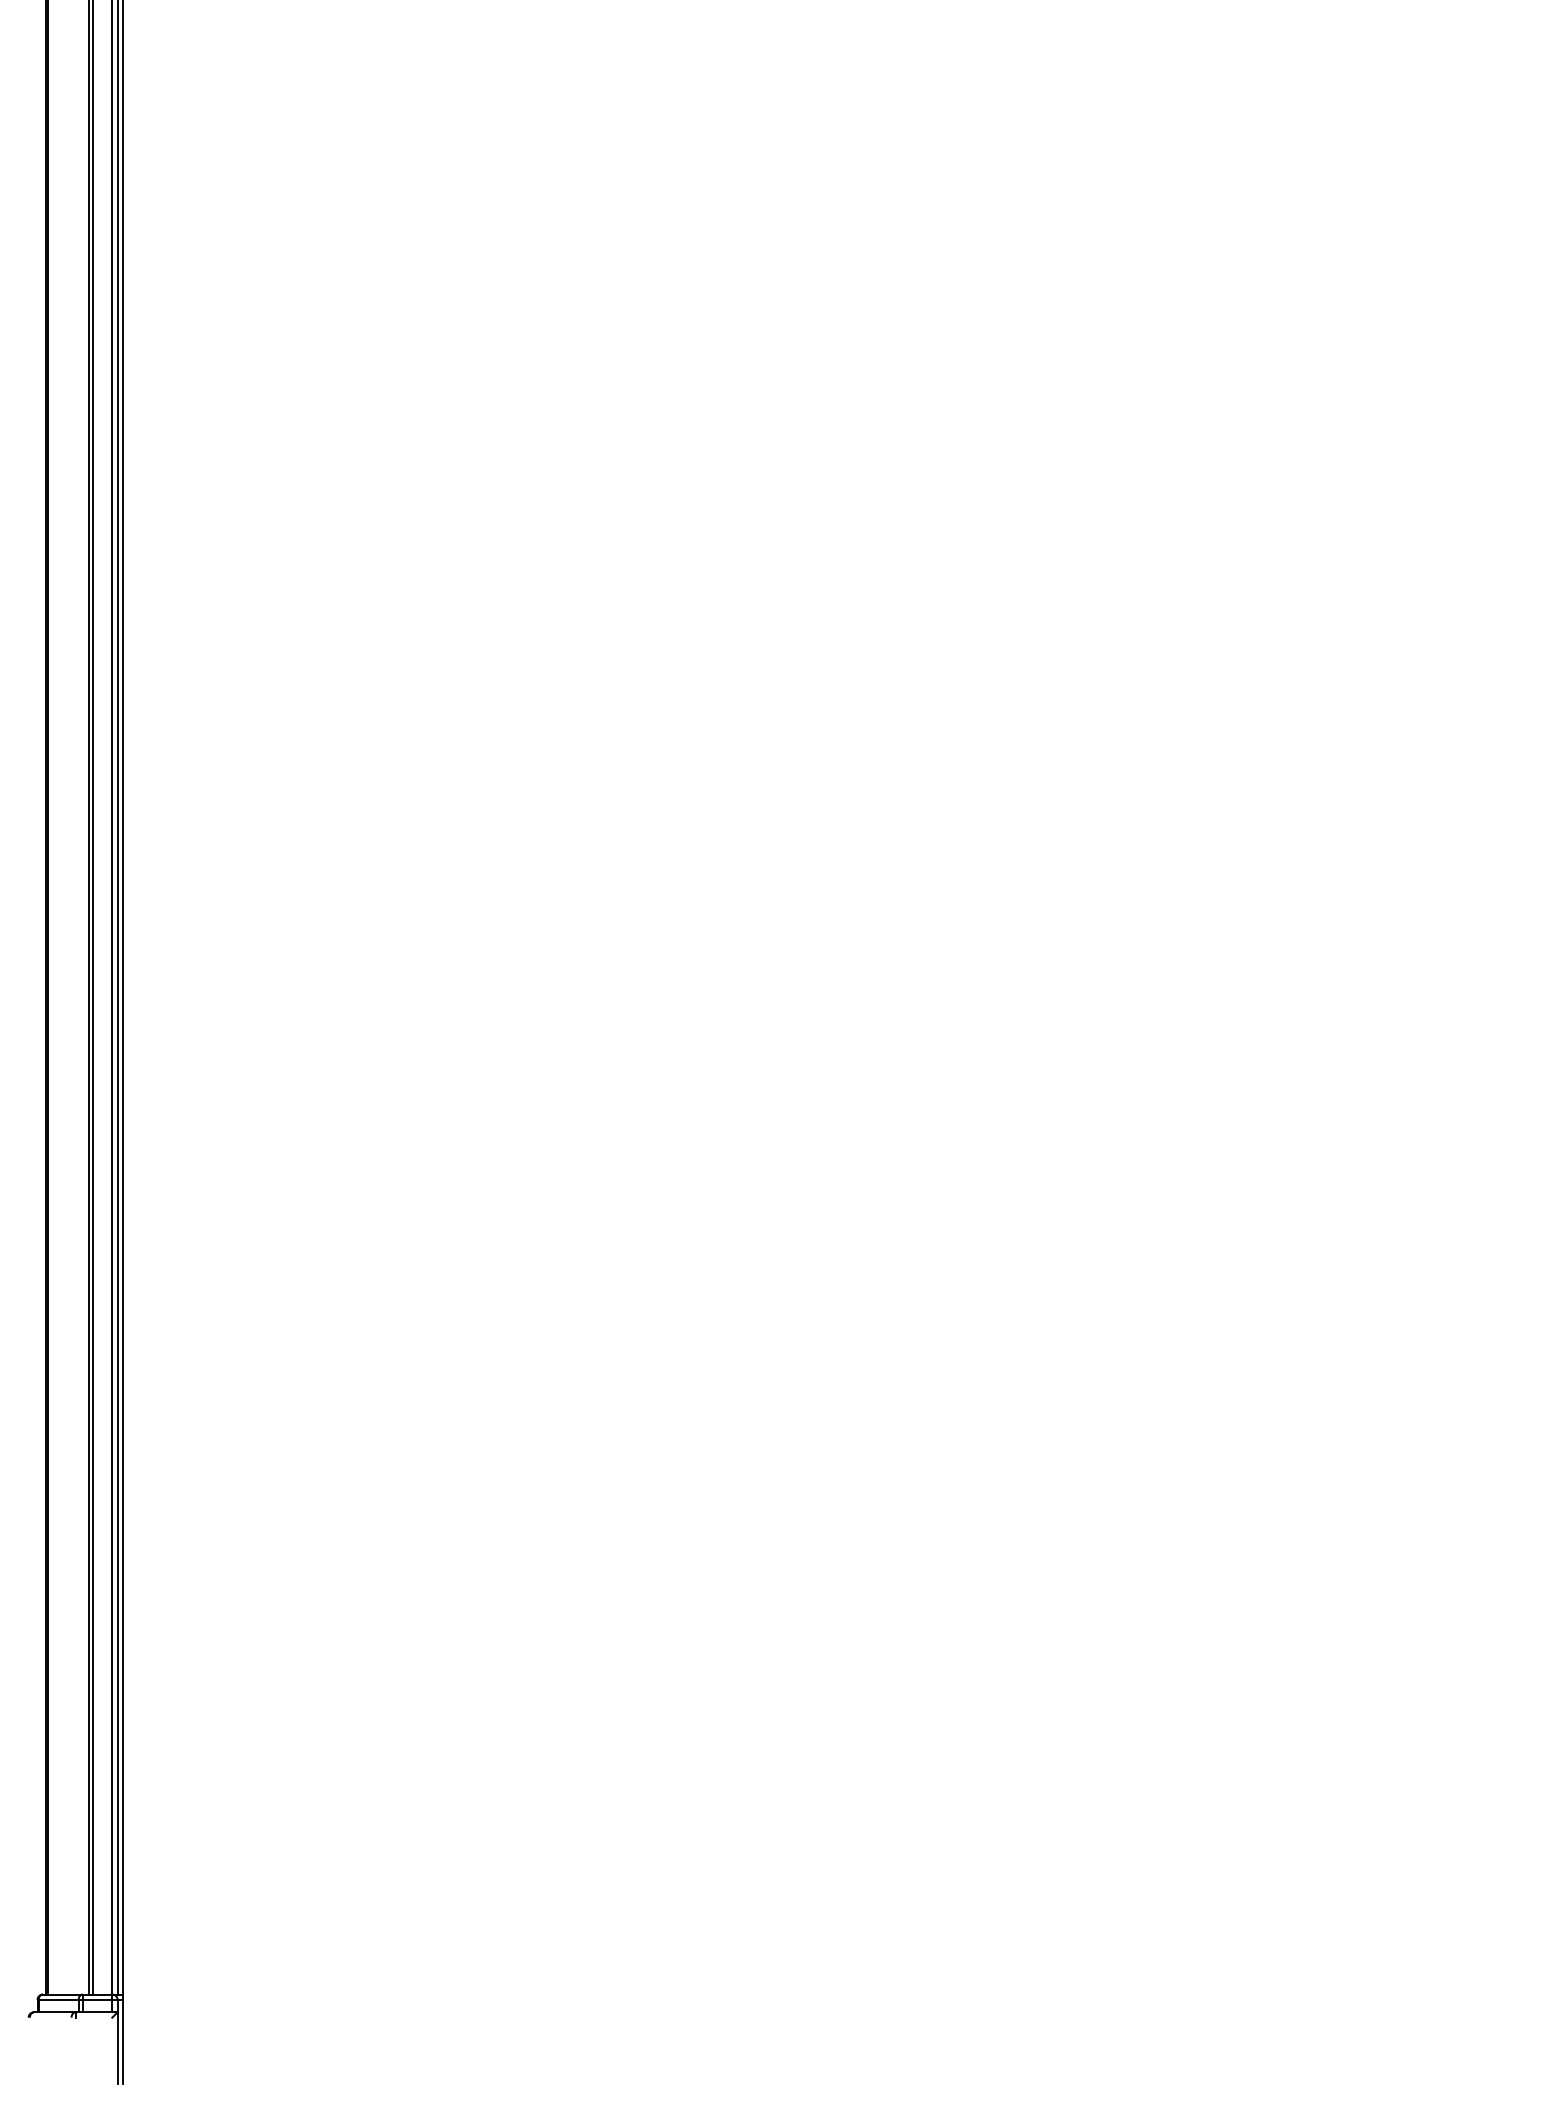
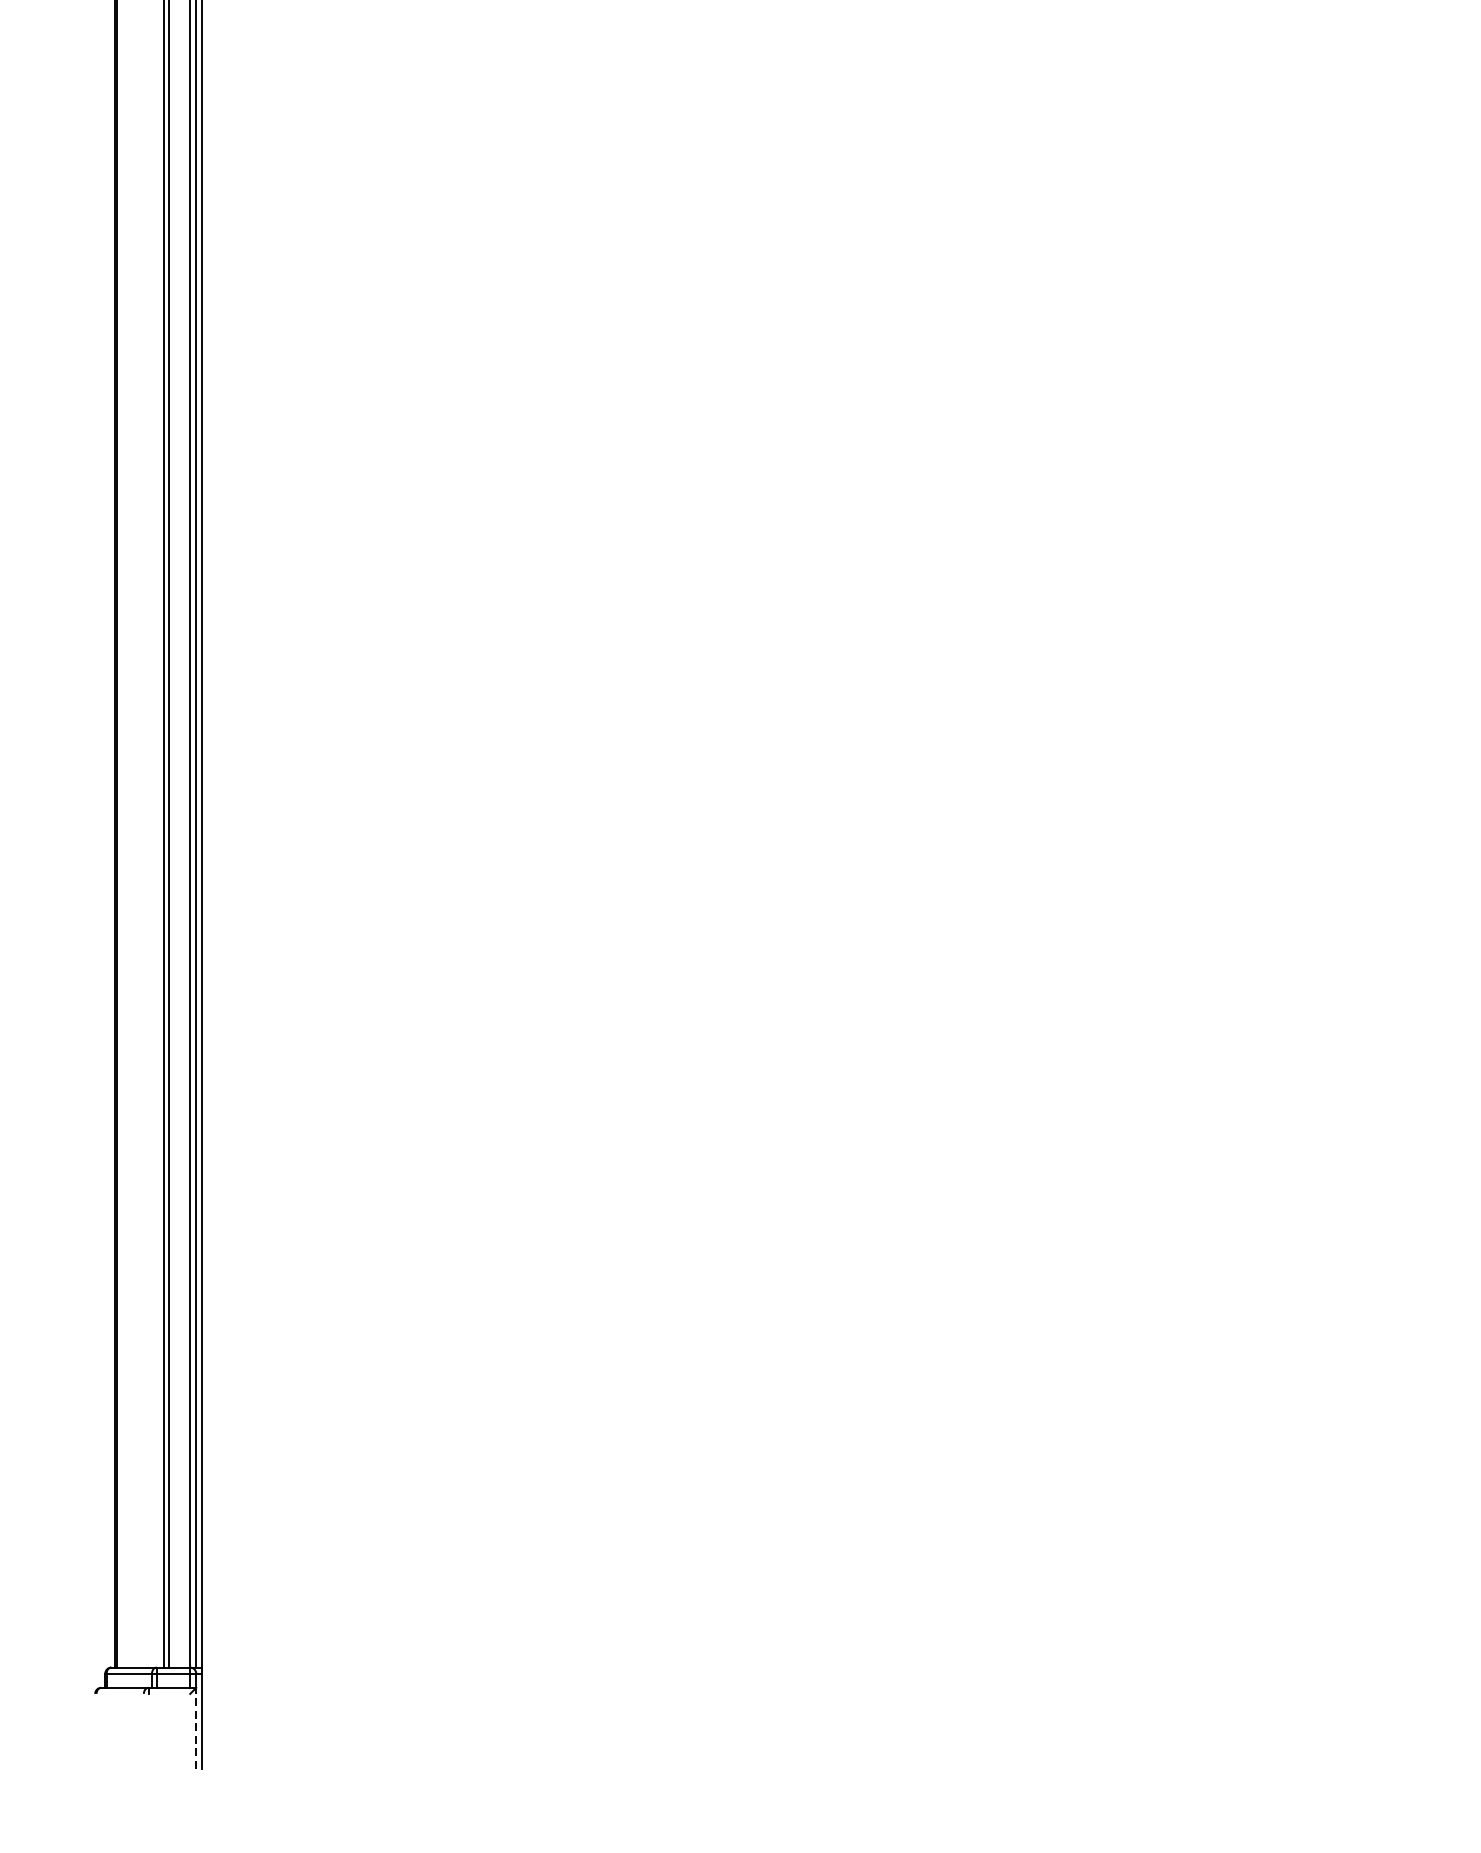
line: (117, 2047) -> (196, 1727), solid -> dashed

